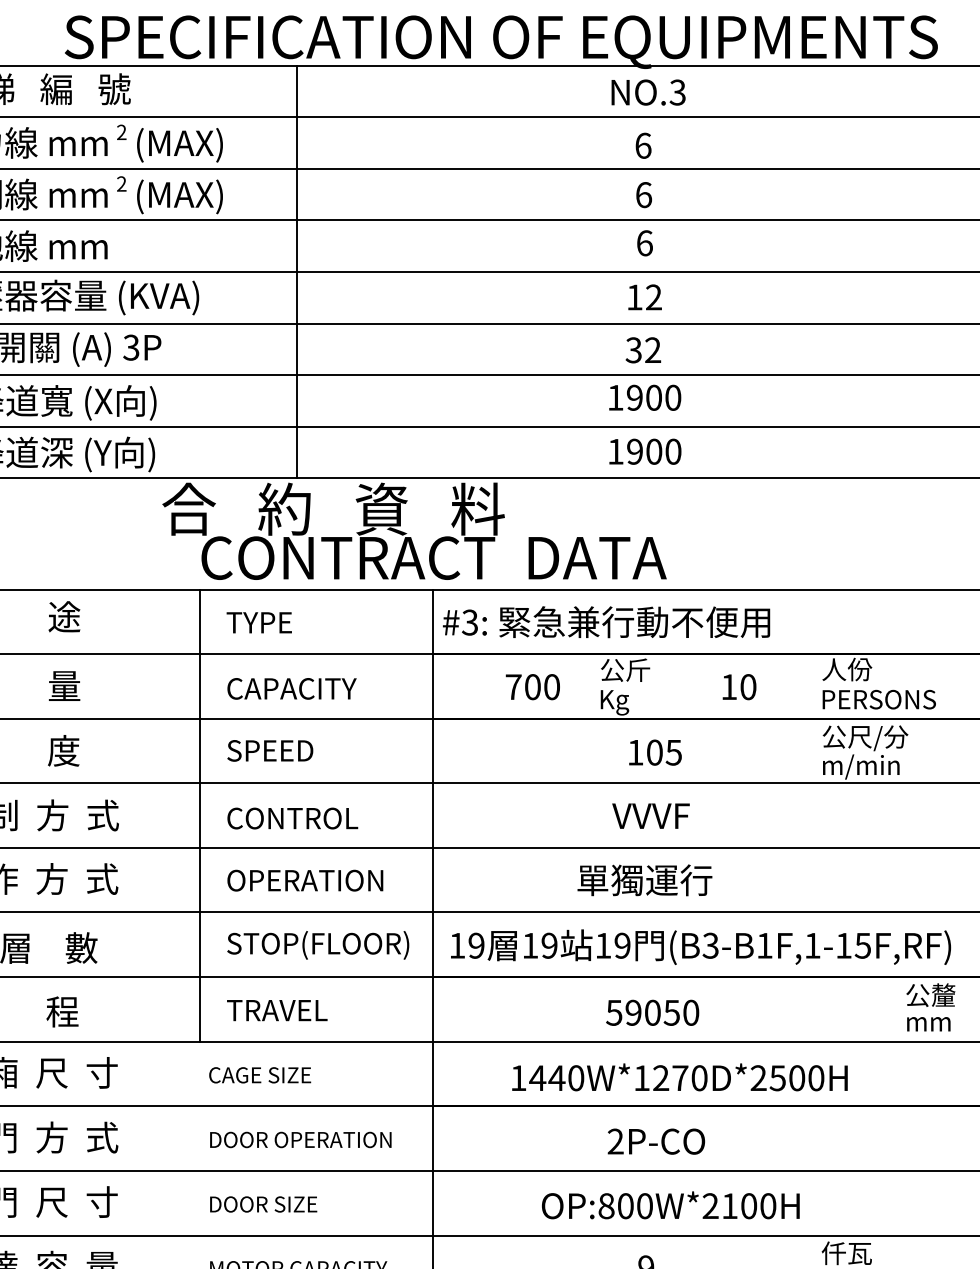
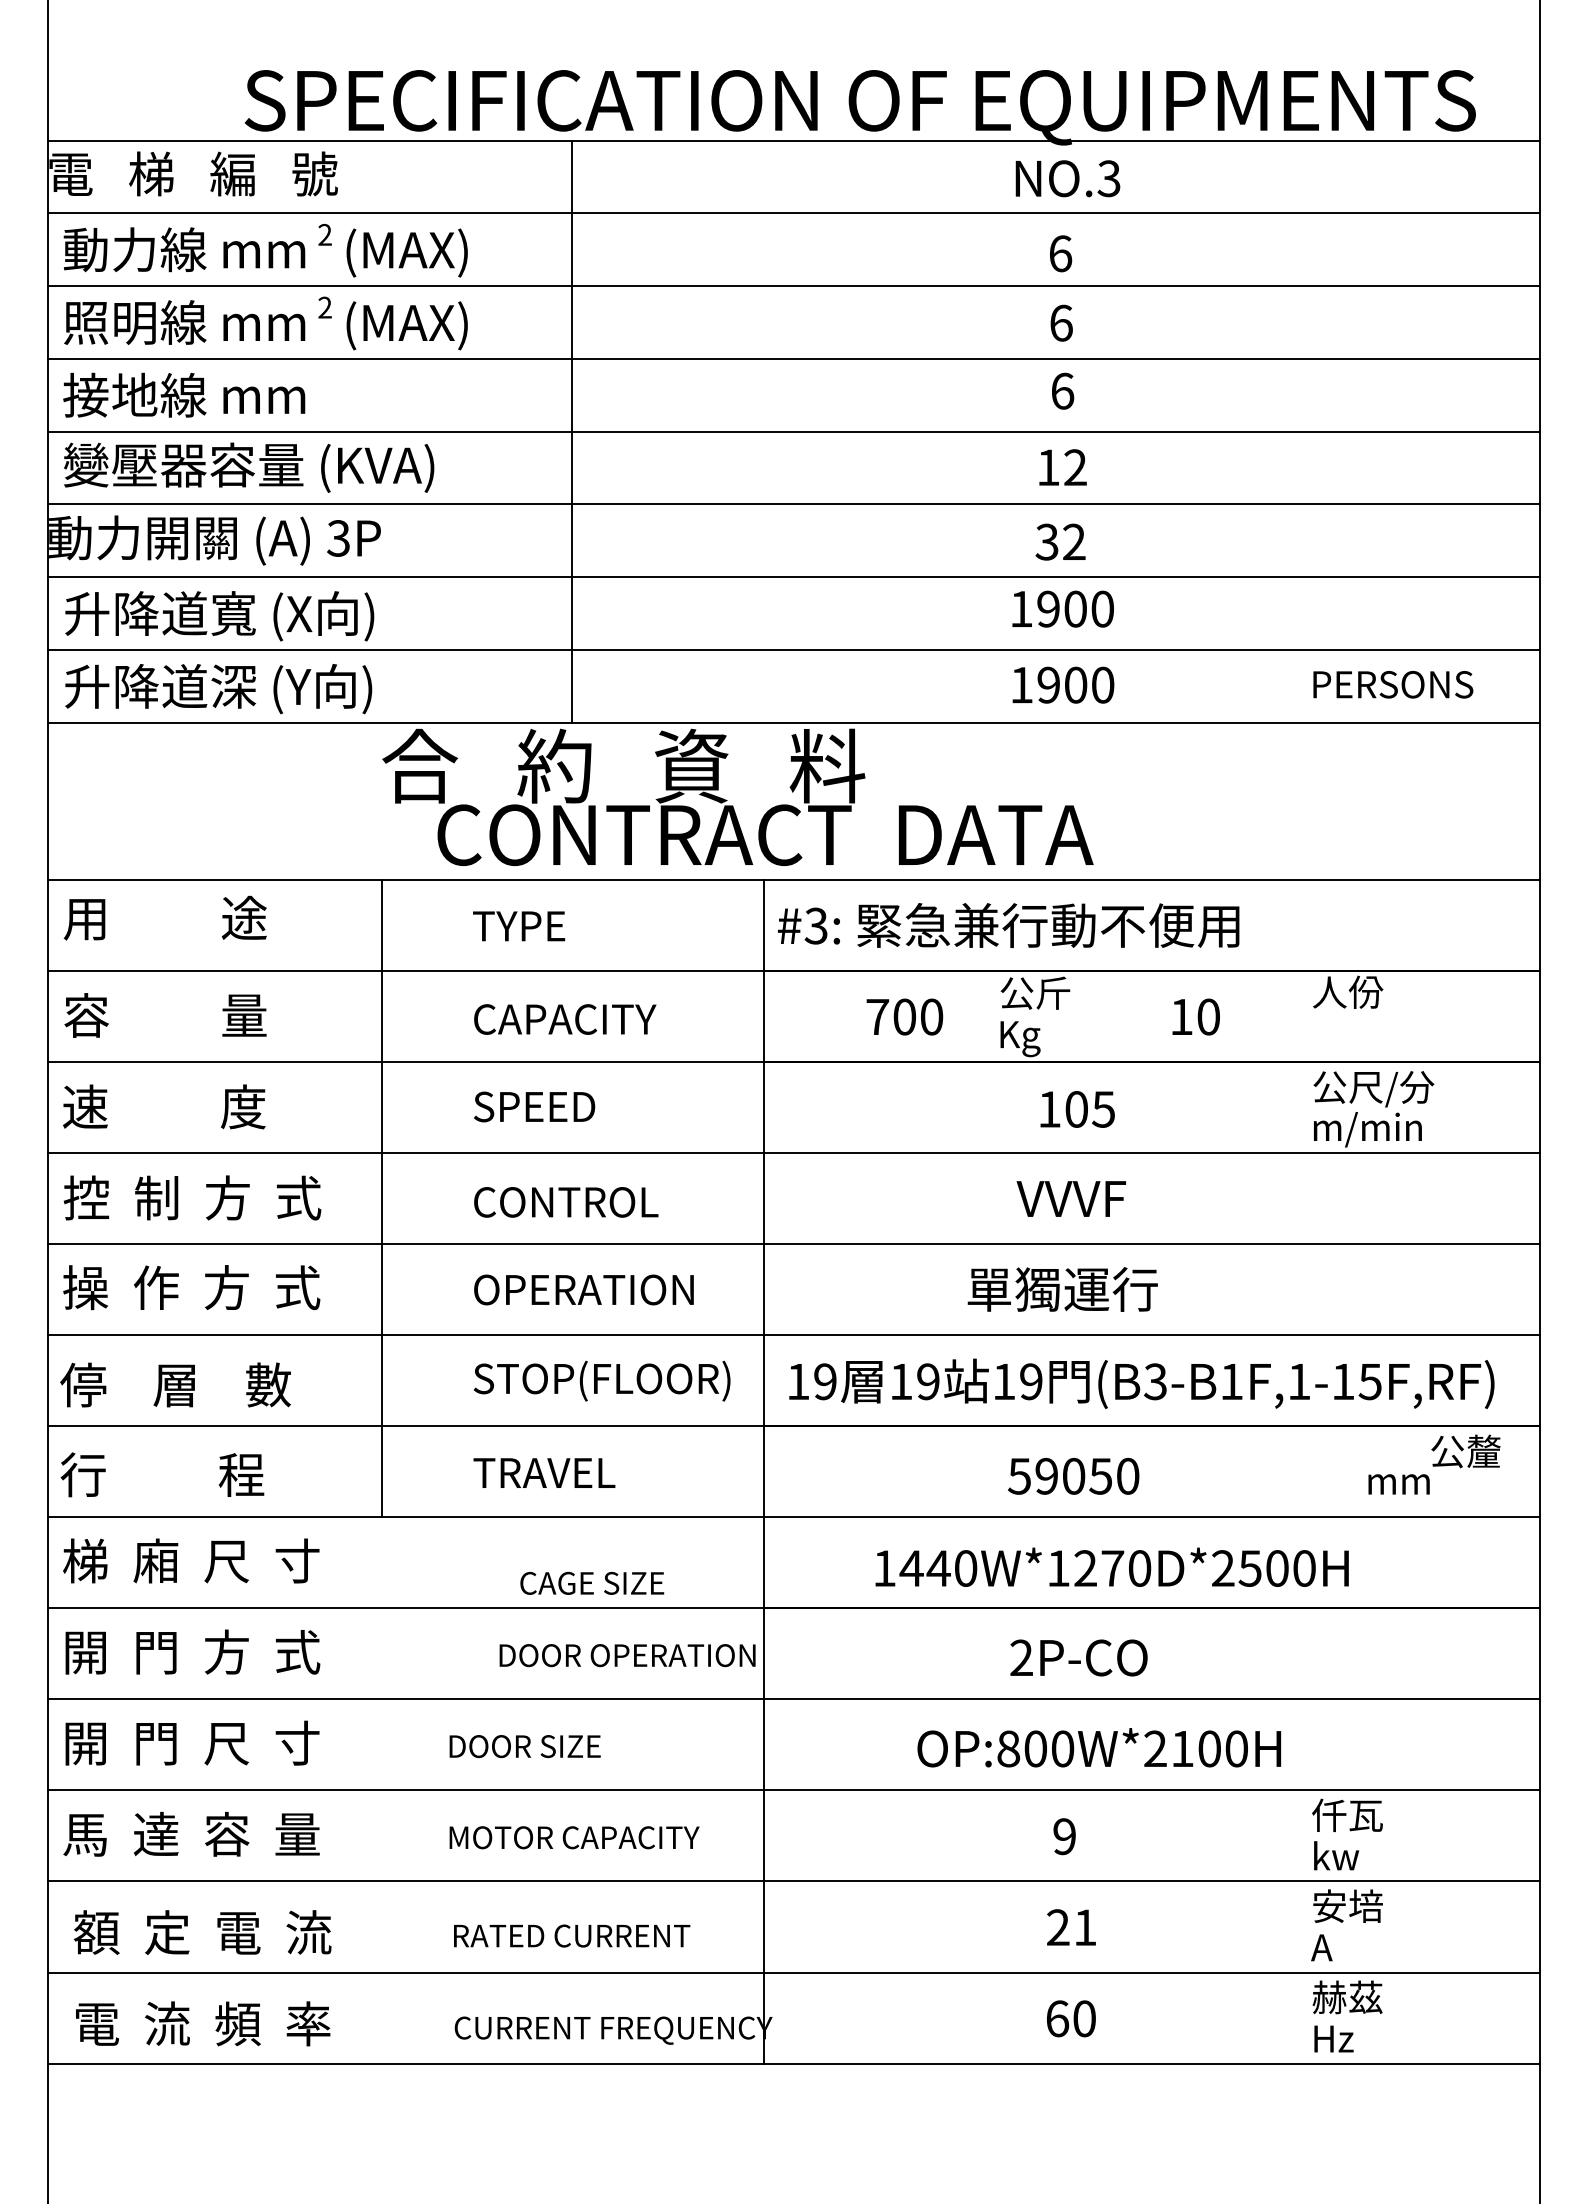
text: (879, 699) -> (1393, 684), moved
line: (200, 815) -> (382, 1198), moved
text: (928, 1024) -> (1398, 1484), moved
text: (260, 1074) -> (592, 1582), moved
text: (300, 1139) -> (627, 1655), moved

